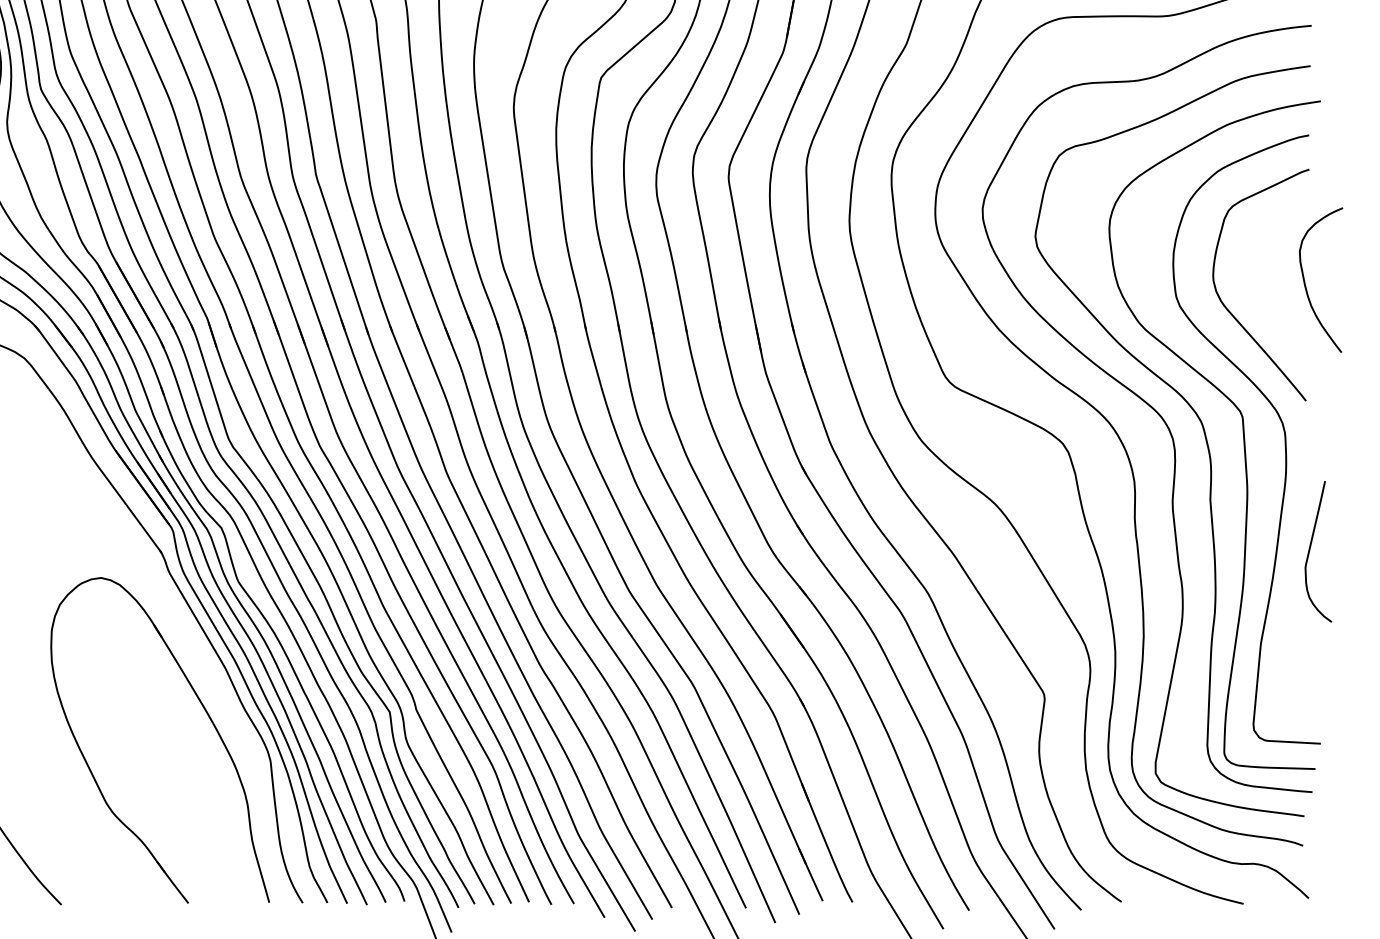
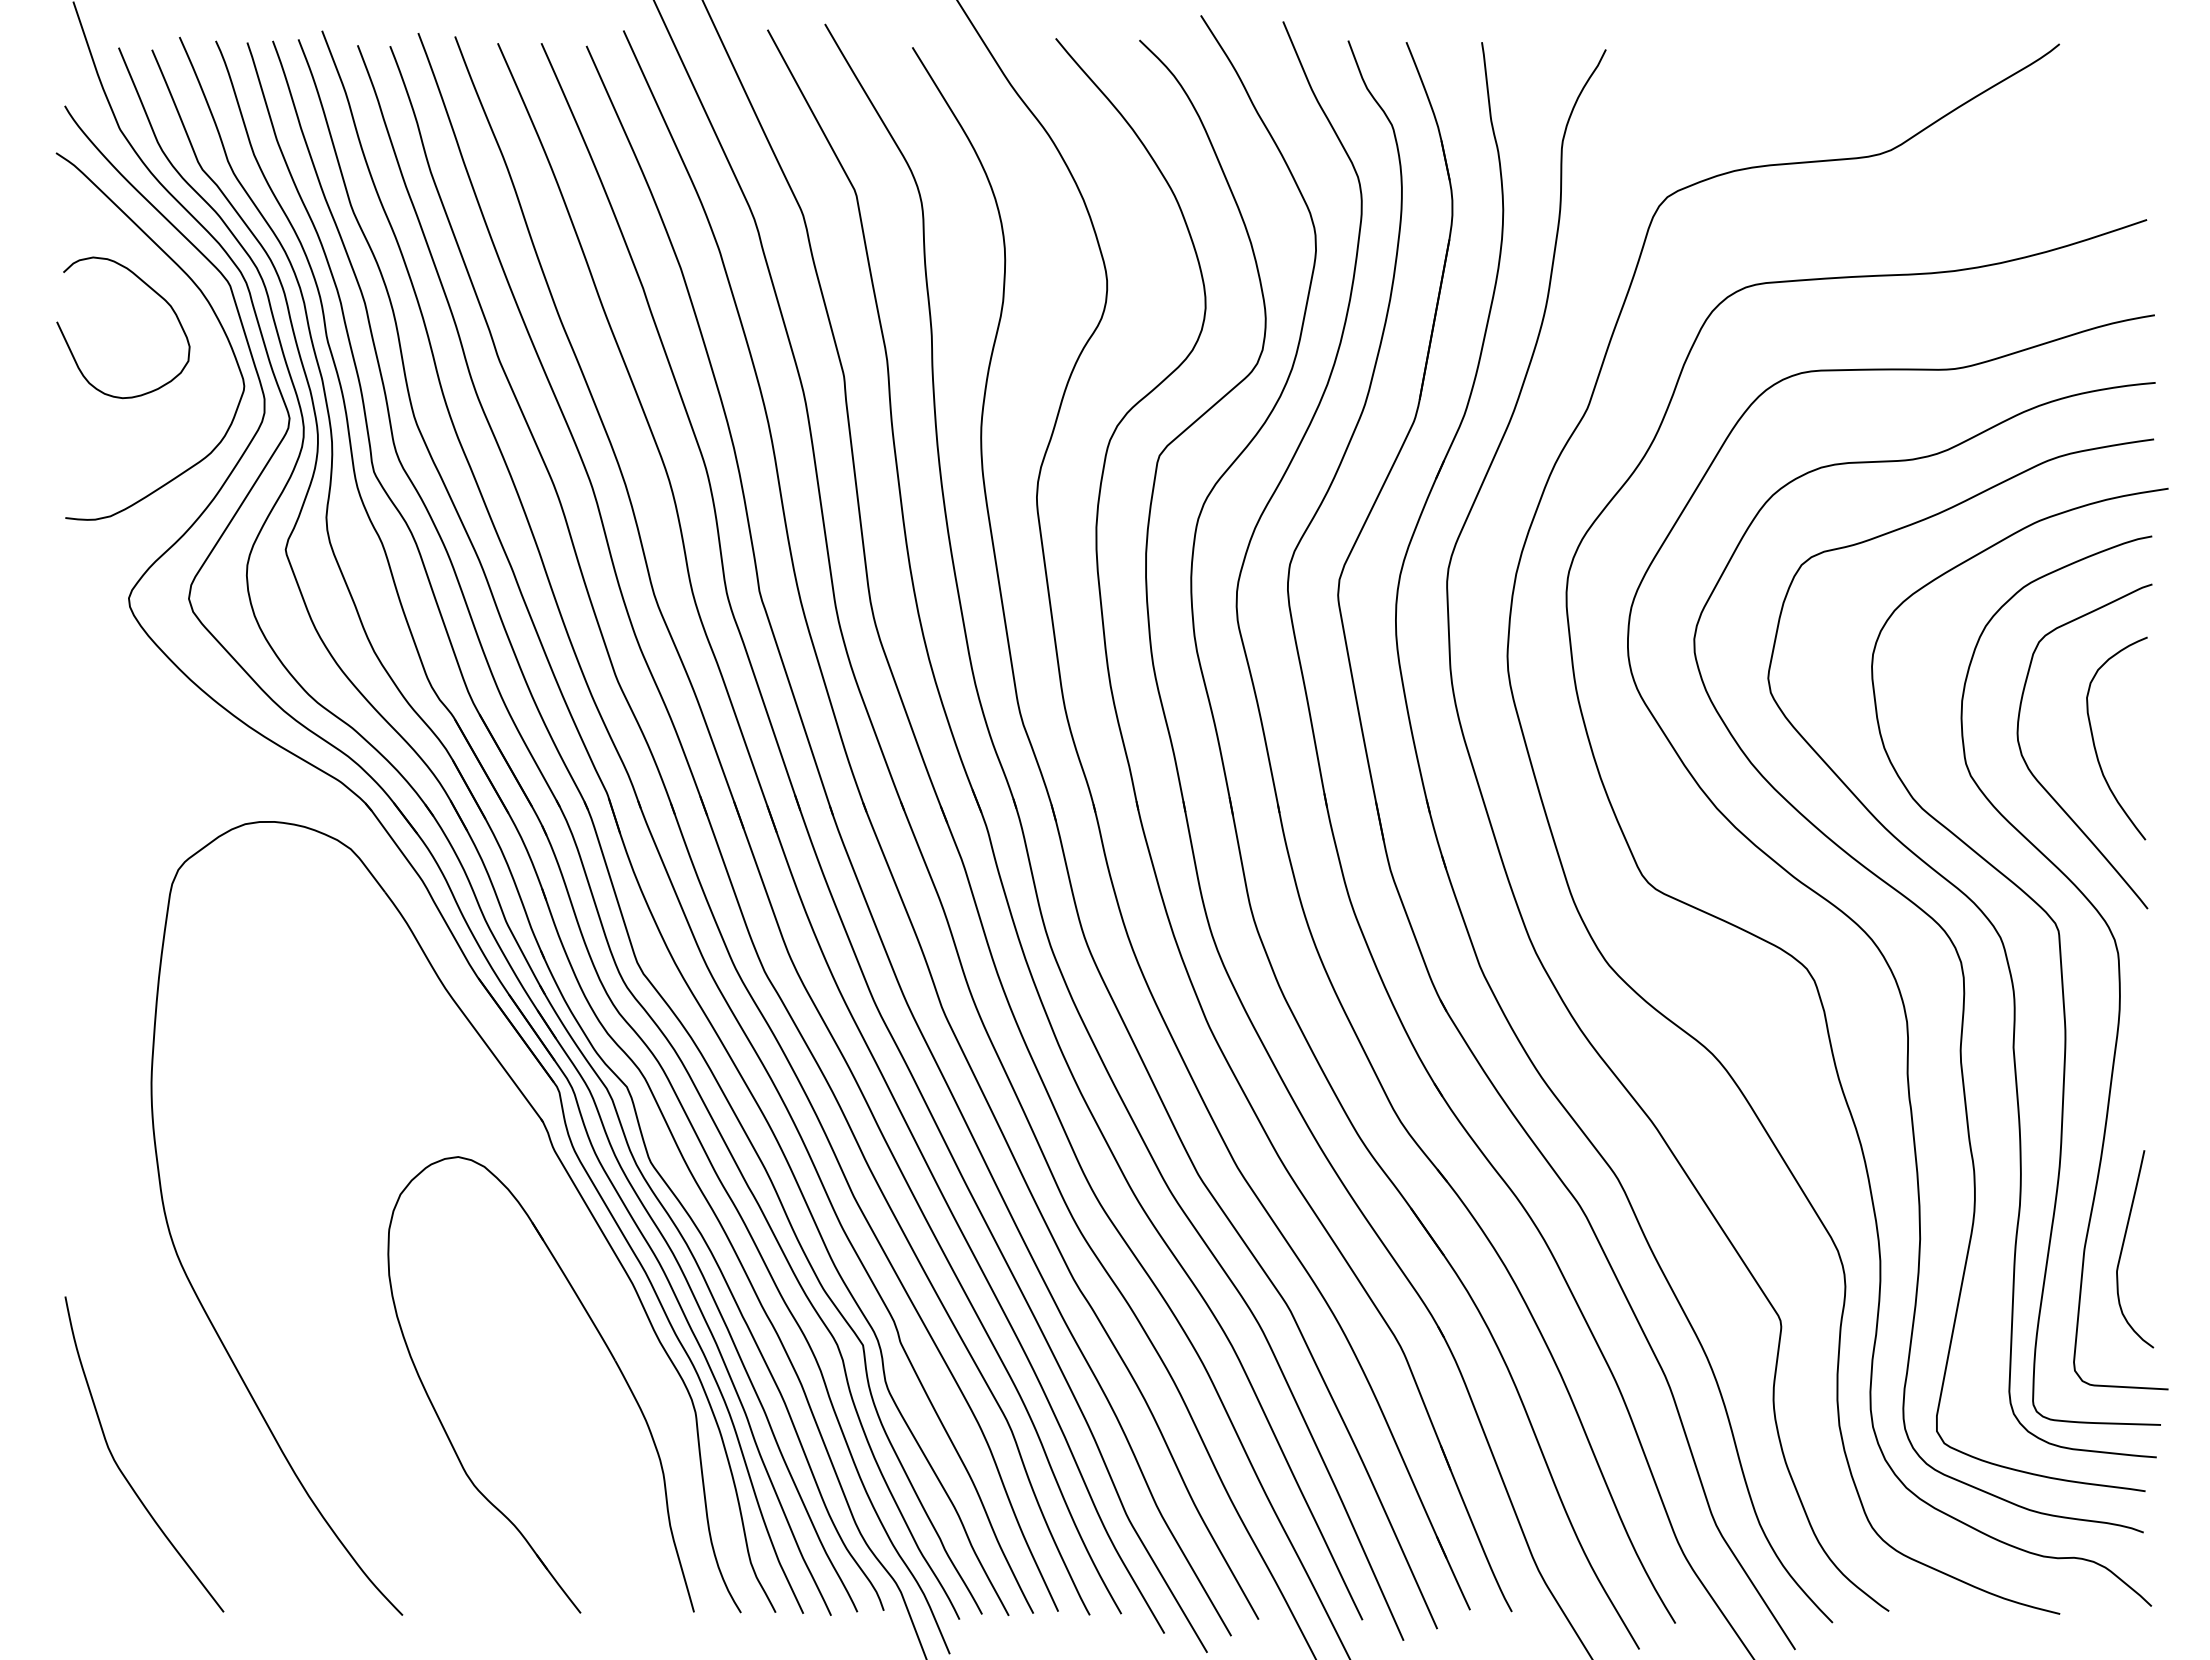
curve: (1305, 281) -> (2094, 740), moved
curve: (1310, 550) -> (2123, 1247), moved

